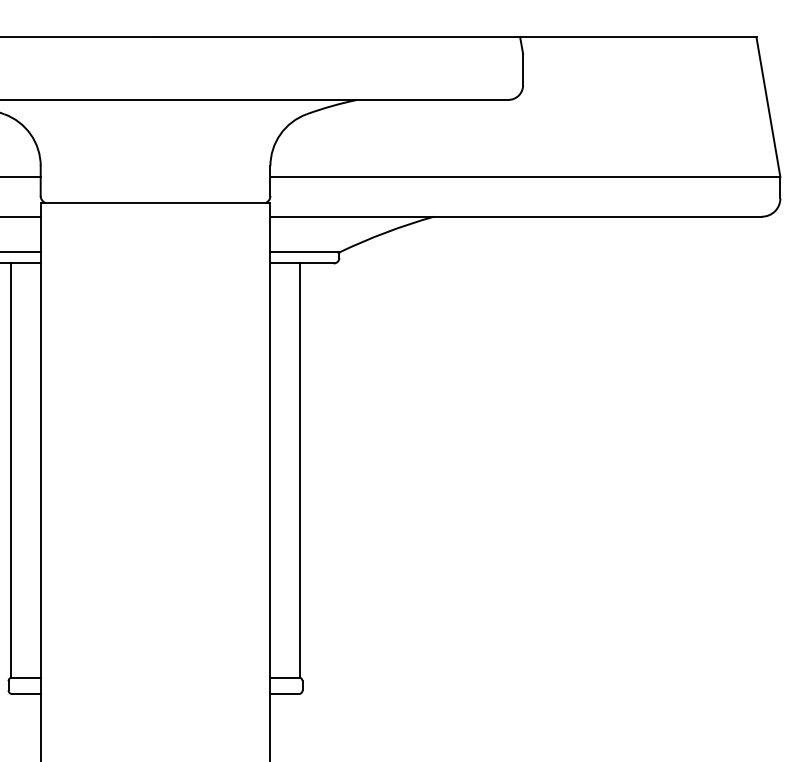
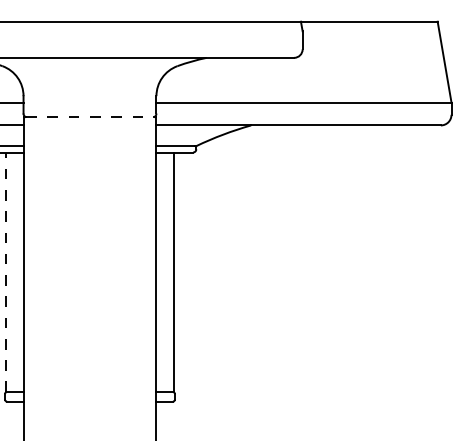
line: (158, 202) -> (91, 117), solid -> dashed
line: (11, 470) -> (6, 272), solid -> dashed

